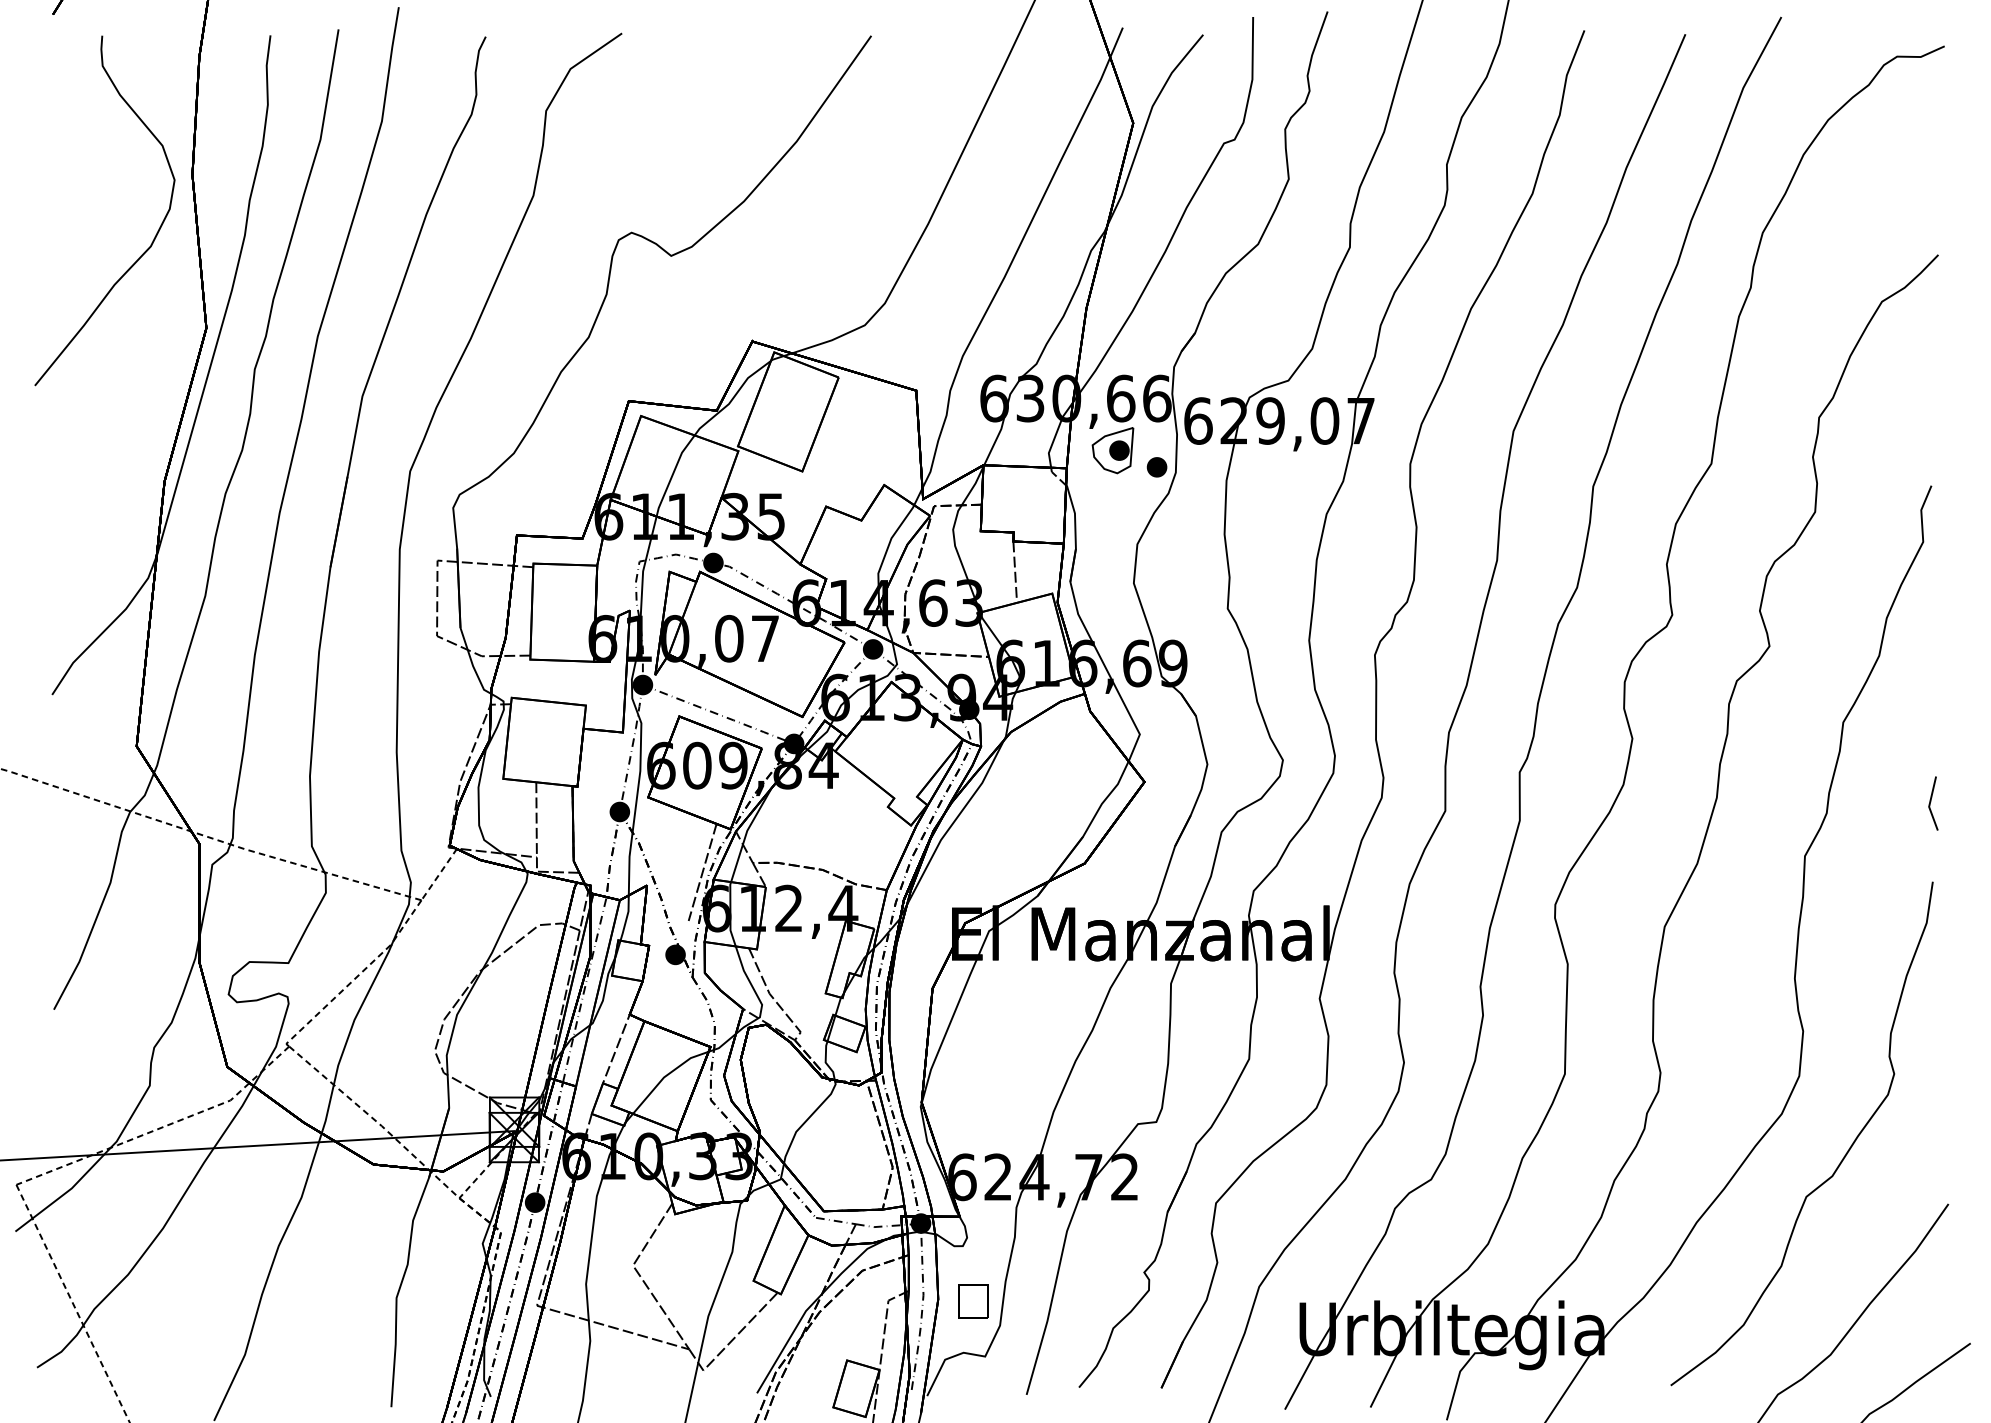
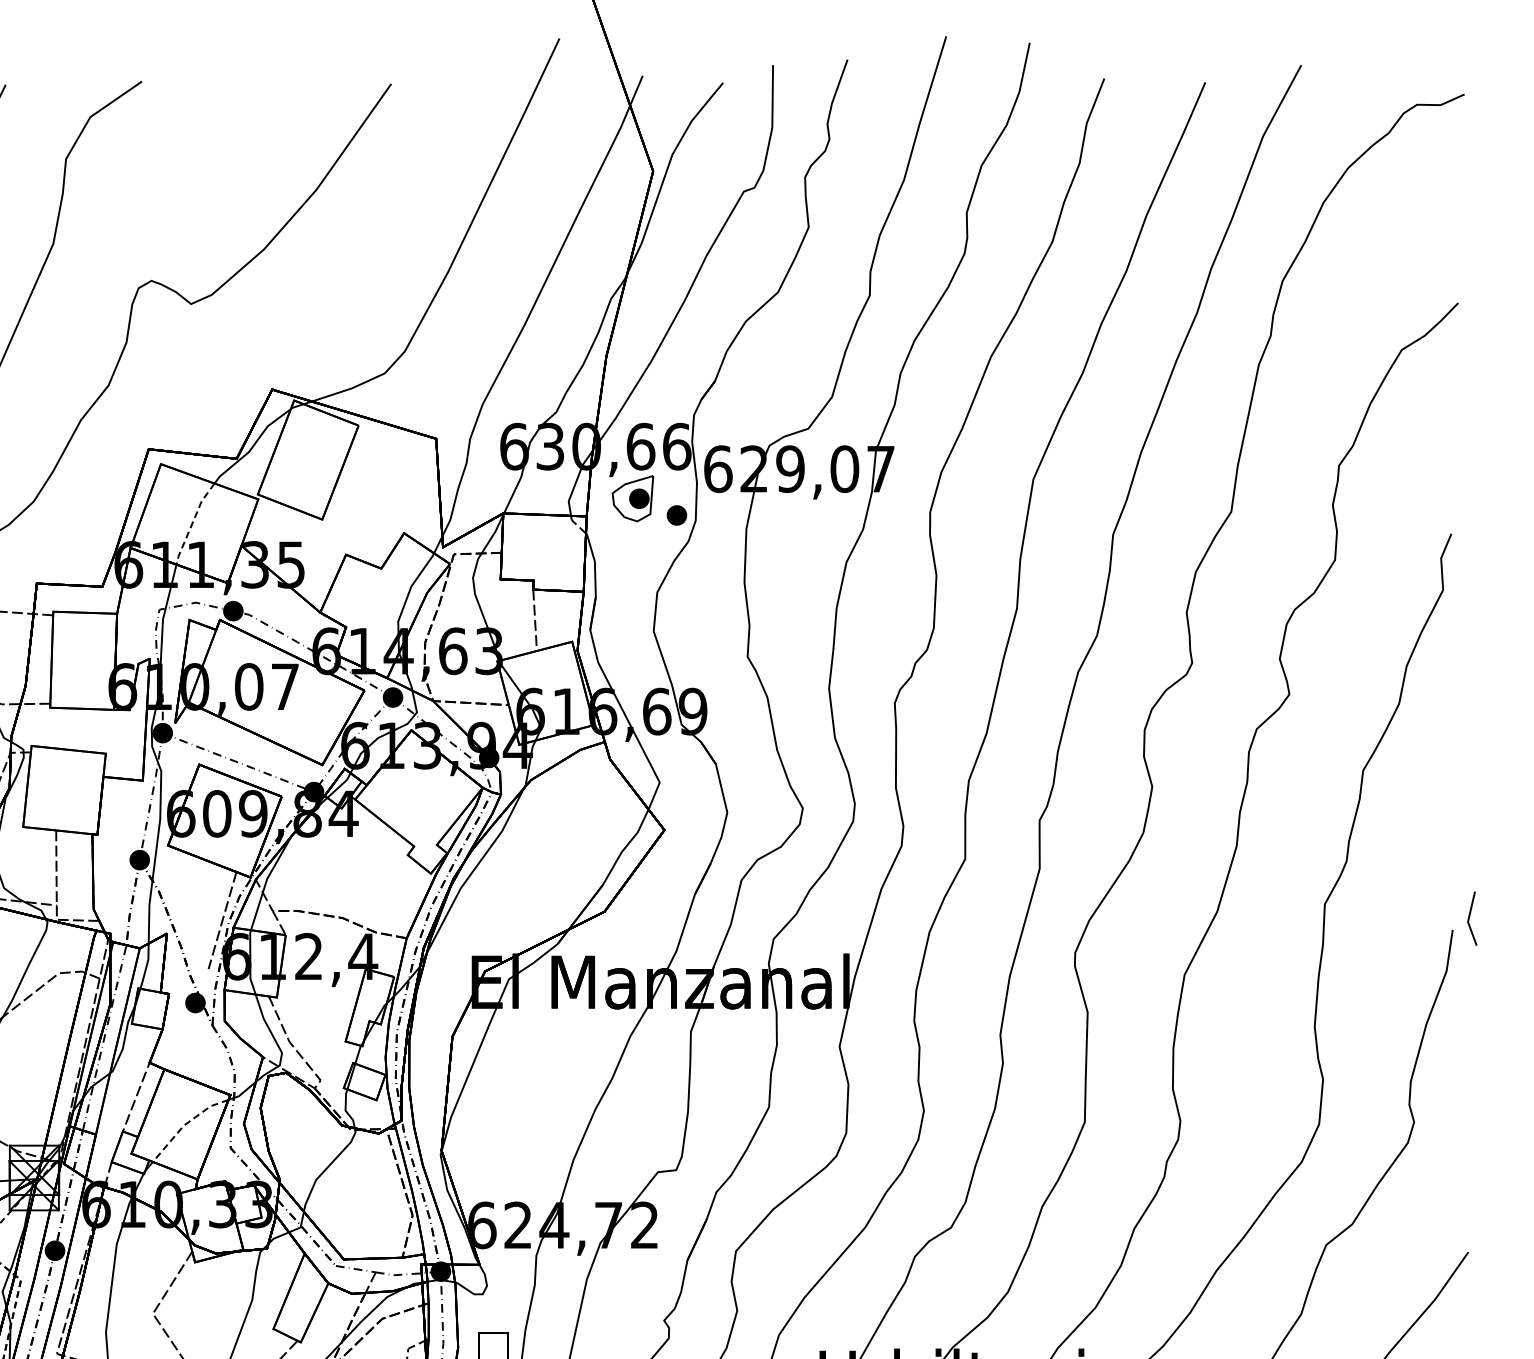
line: (672, 474) -> (192, 522), solid -> dashed
line: (1931, 801) -> (1470, 916), moved
line: (665, 1076) -> (185, 1124), solid -> dashed

